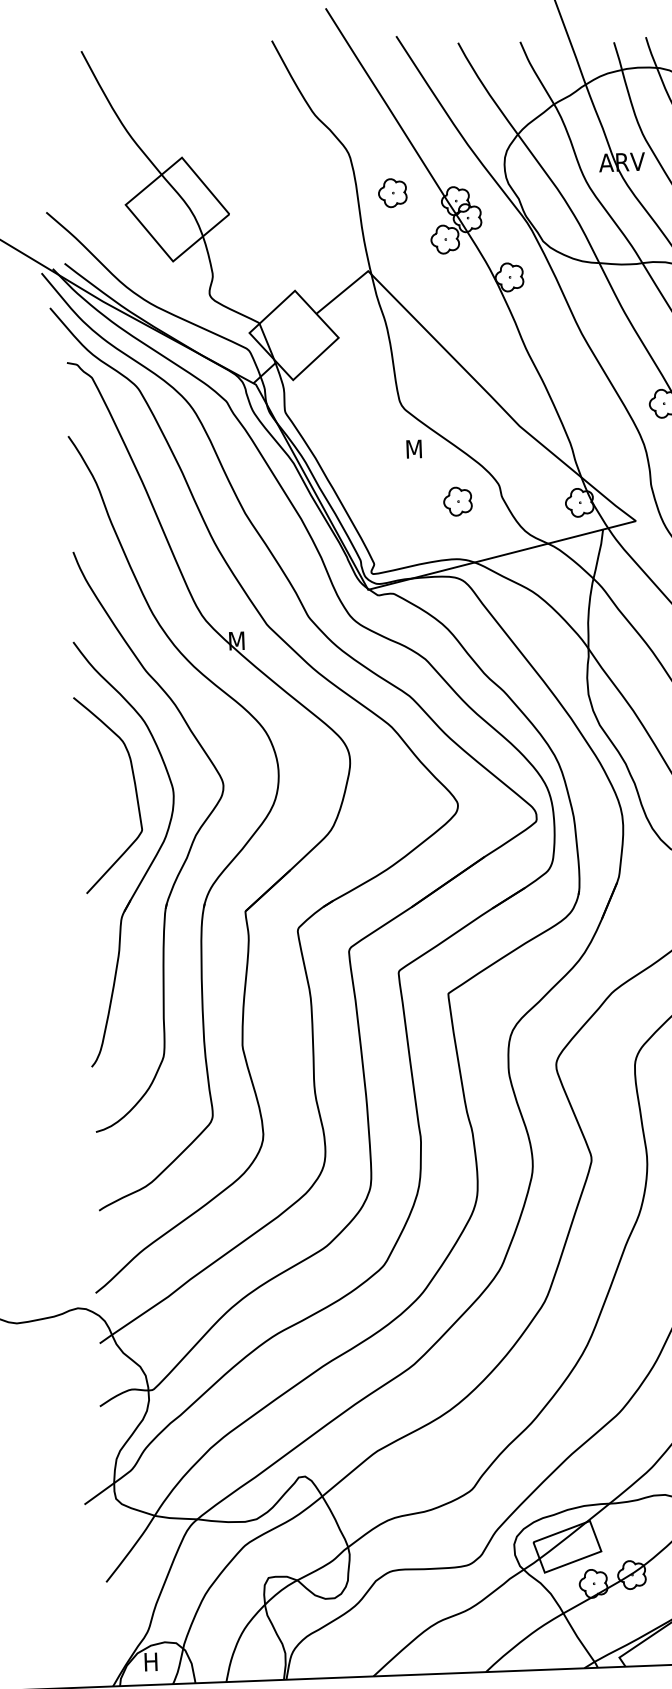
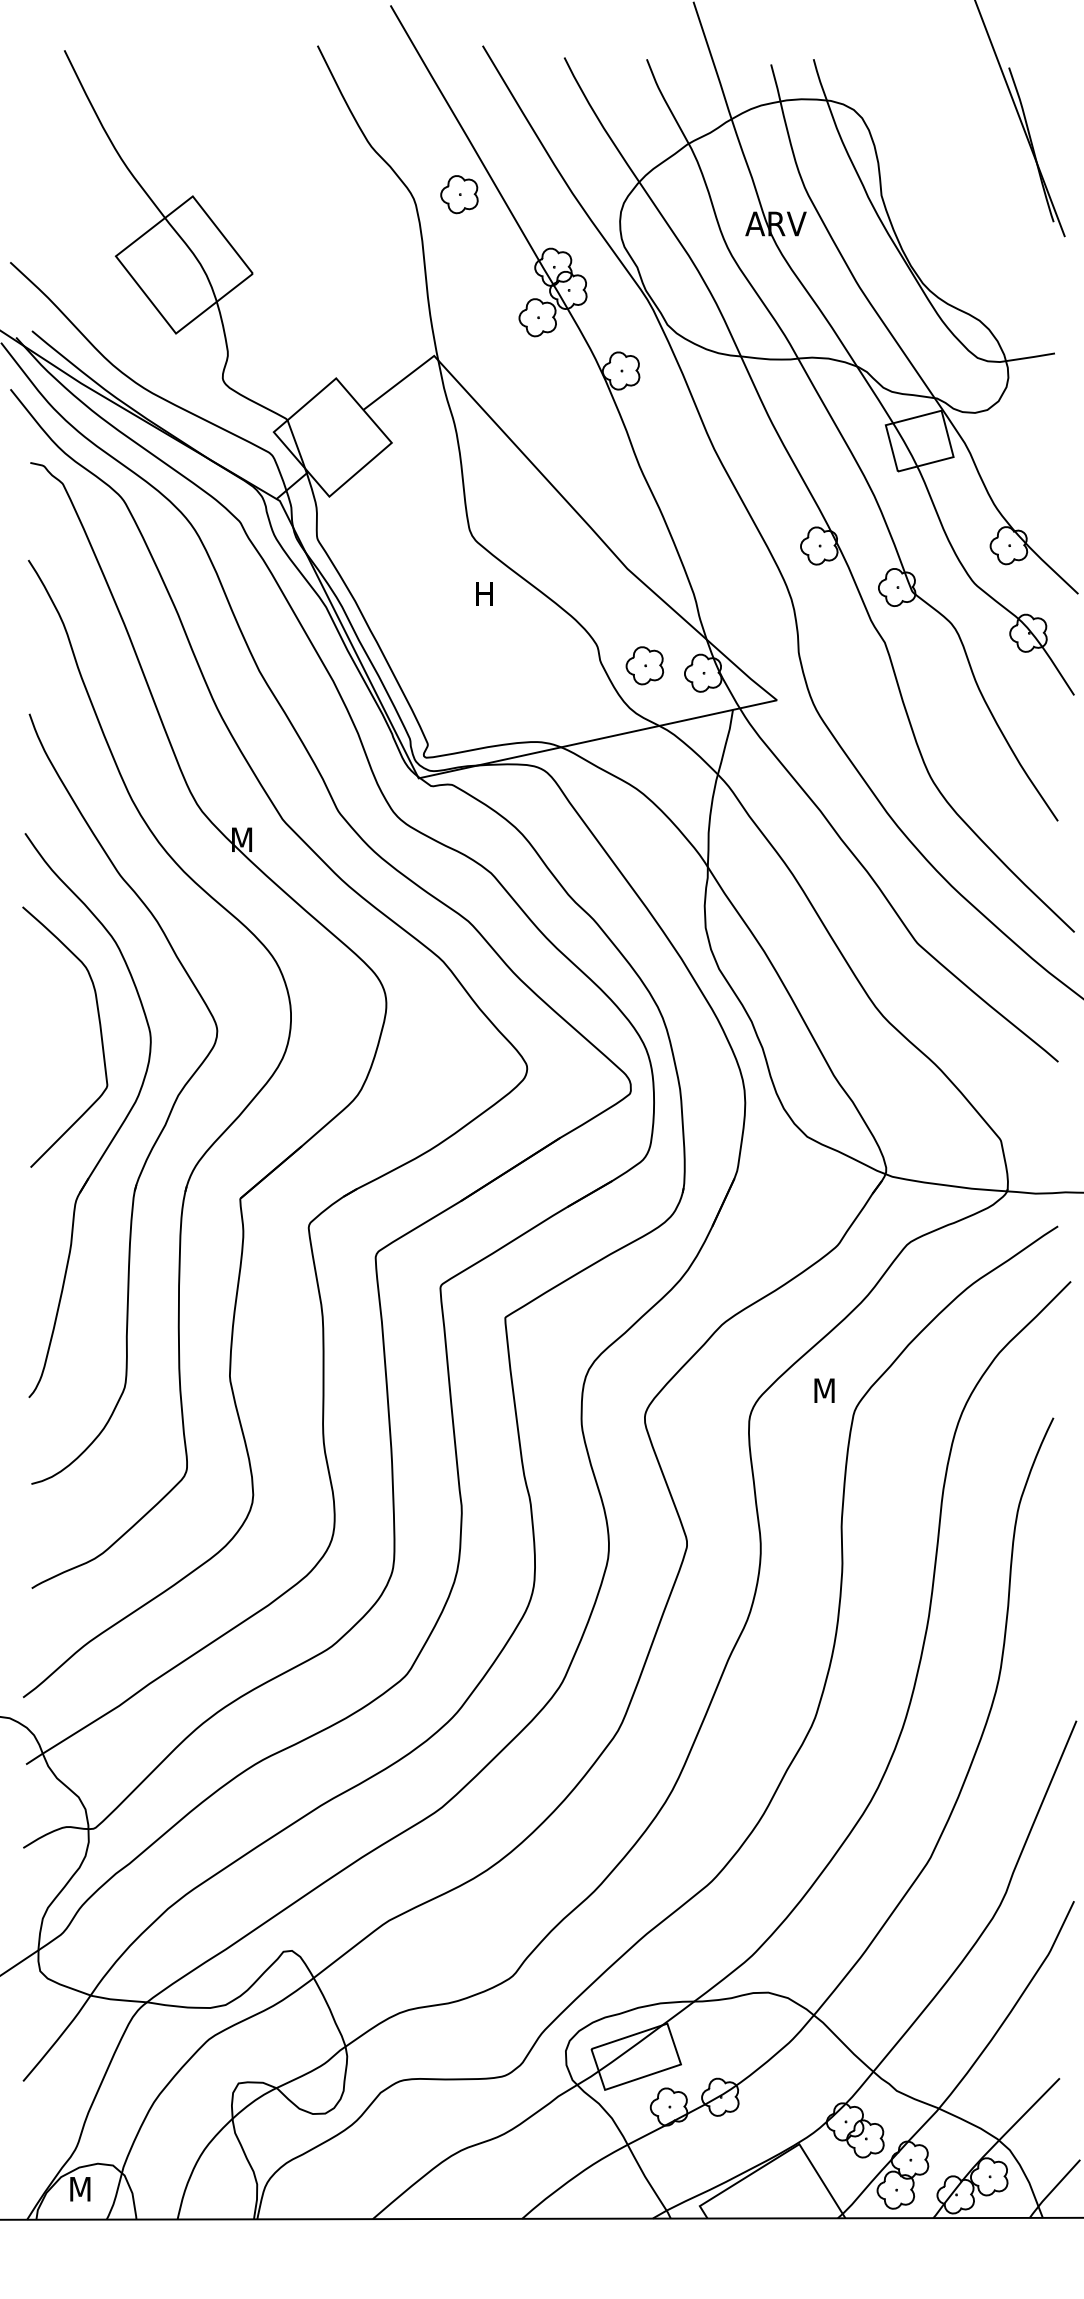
part: (392, 193) -> (459, 194), moved
text: (414, 449) -> (486, 594), M -> H
part: (457, 501) -> (644, 665), moved
text: (152, 1662) -> (80, 2189), H -> M

